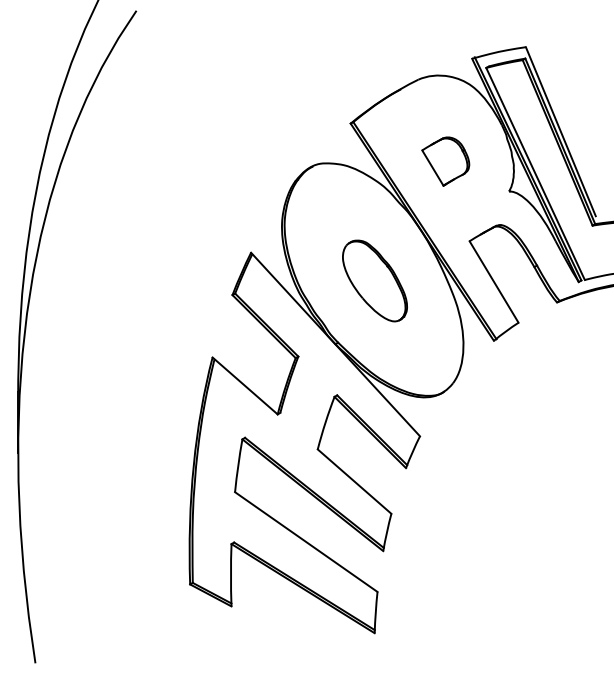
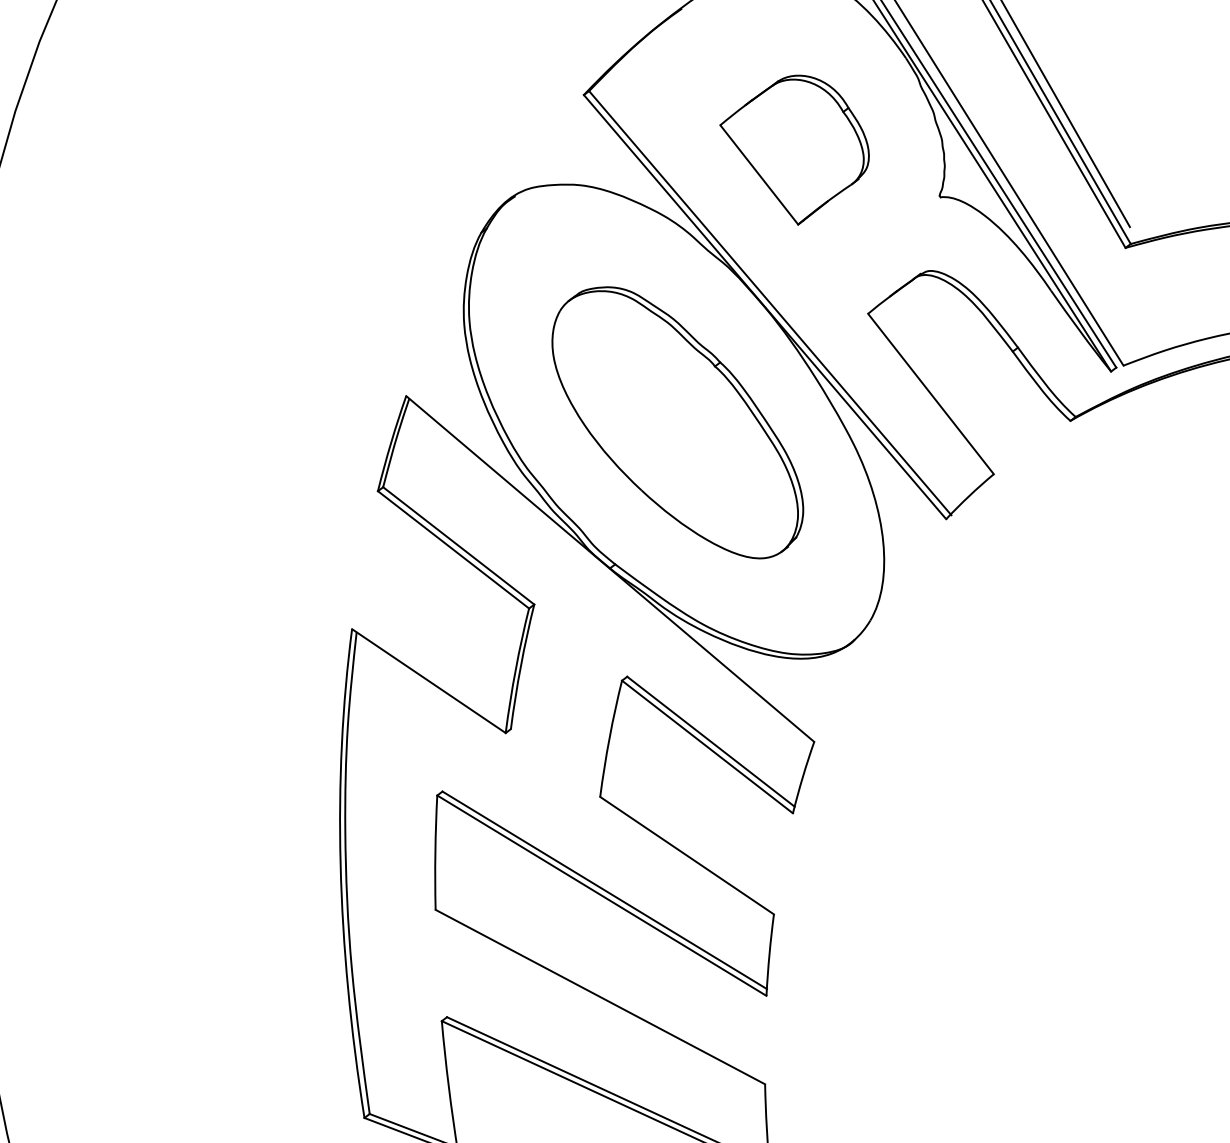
part: (445, 161) -> (795, 150), size x1.43
part: (374, 280) -> (676, 422), size x1.67

